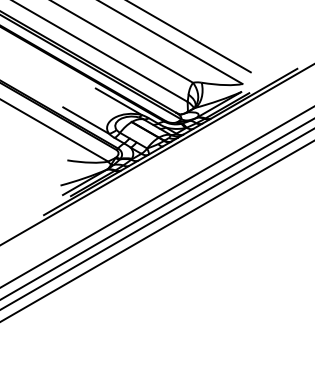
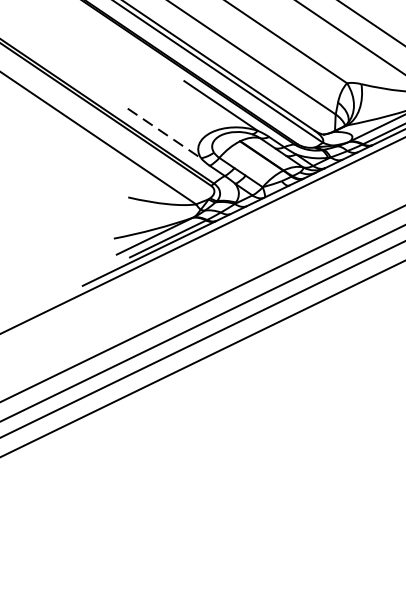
line: (86, 120) -> (164, 133), solid -> dashed

